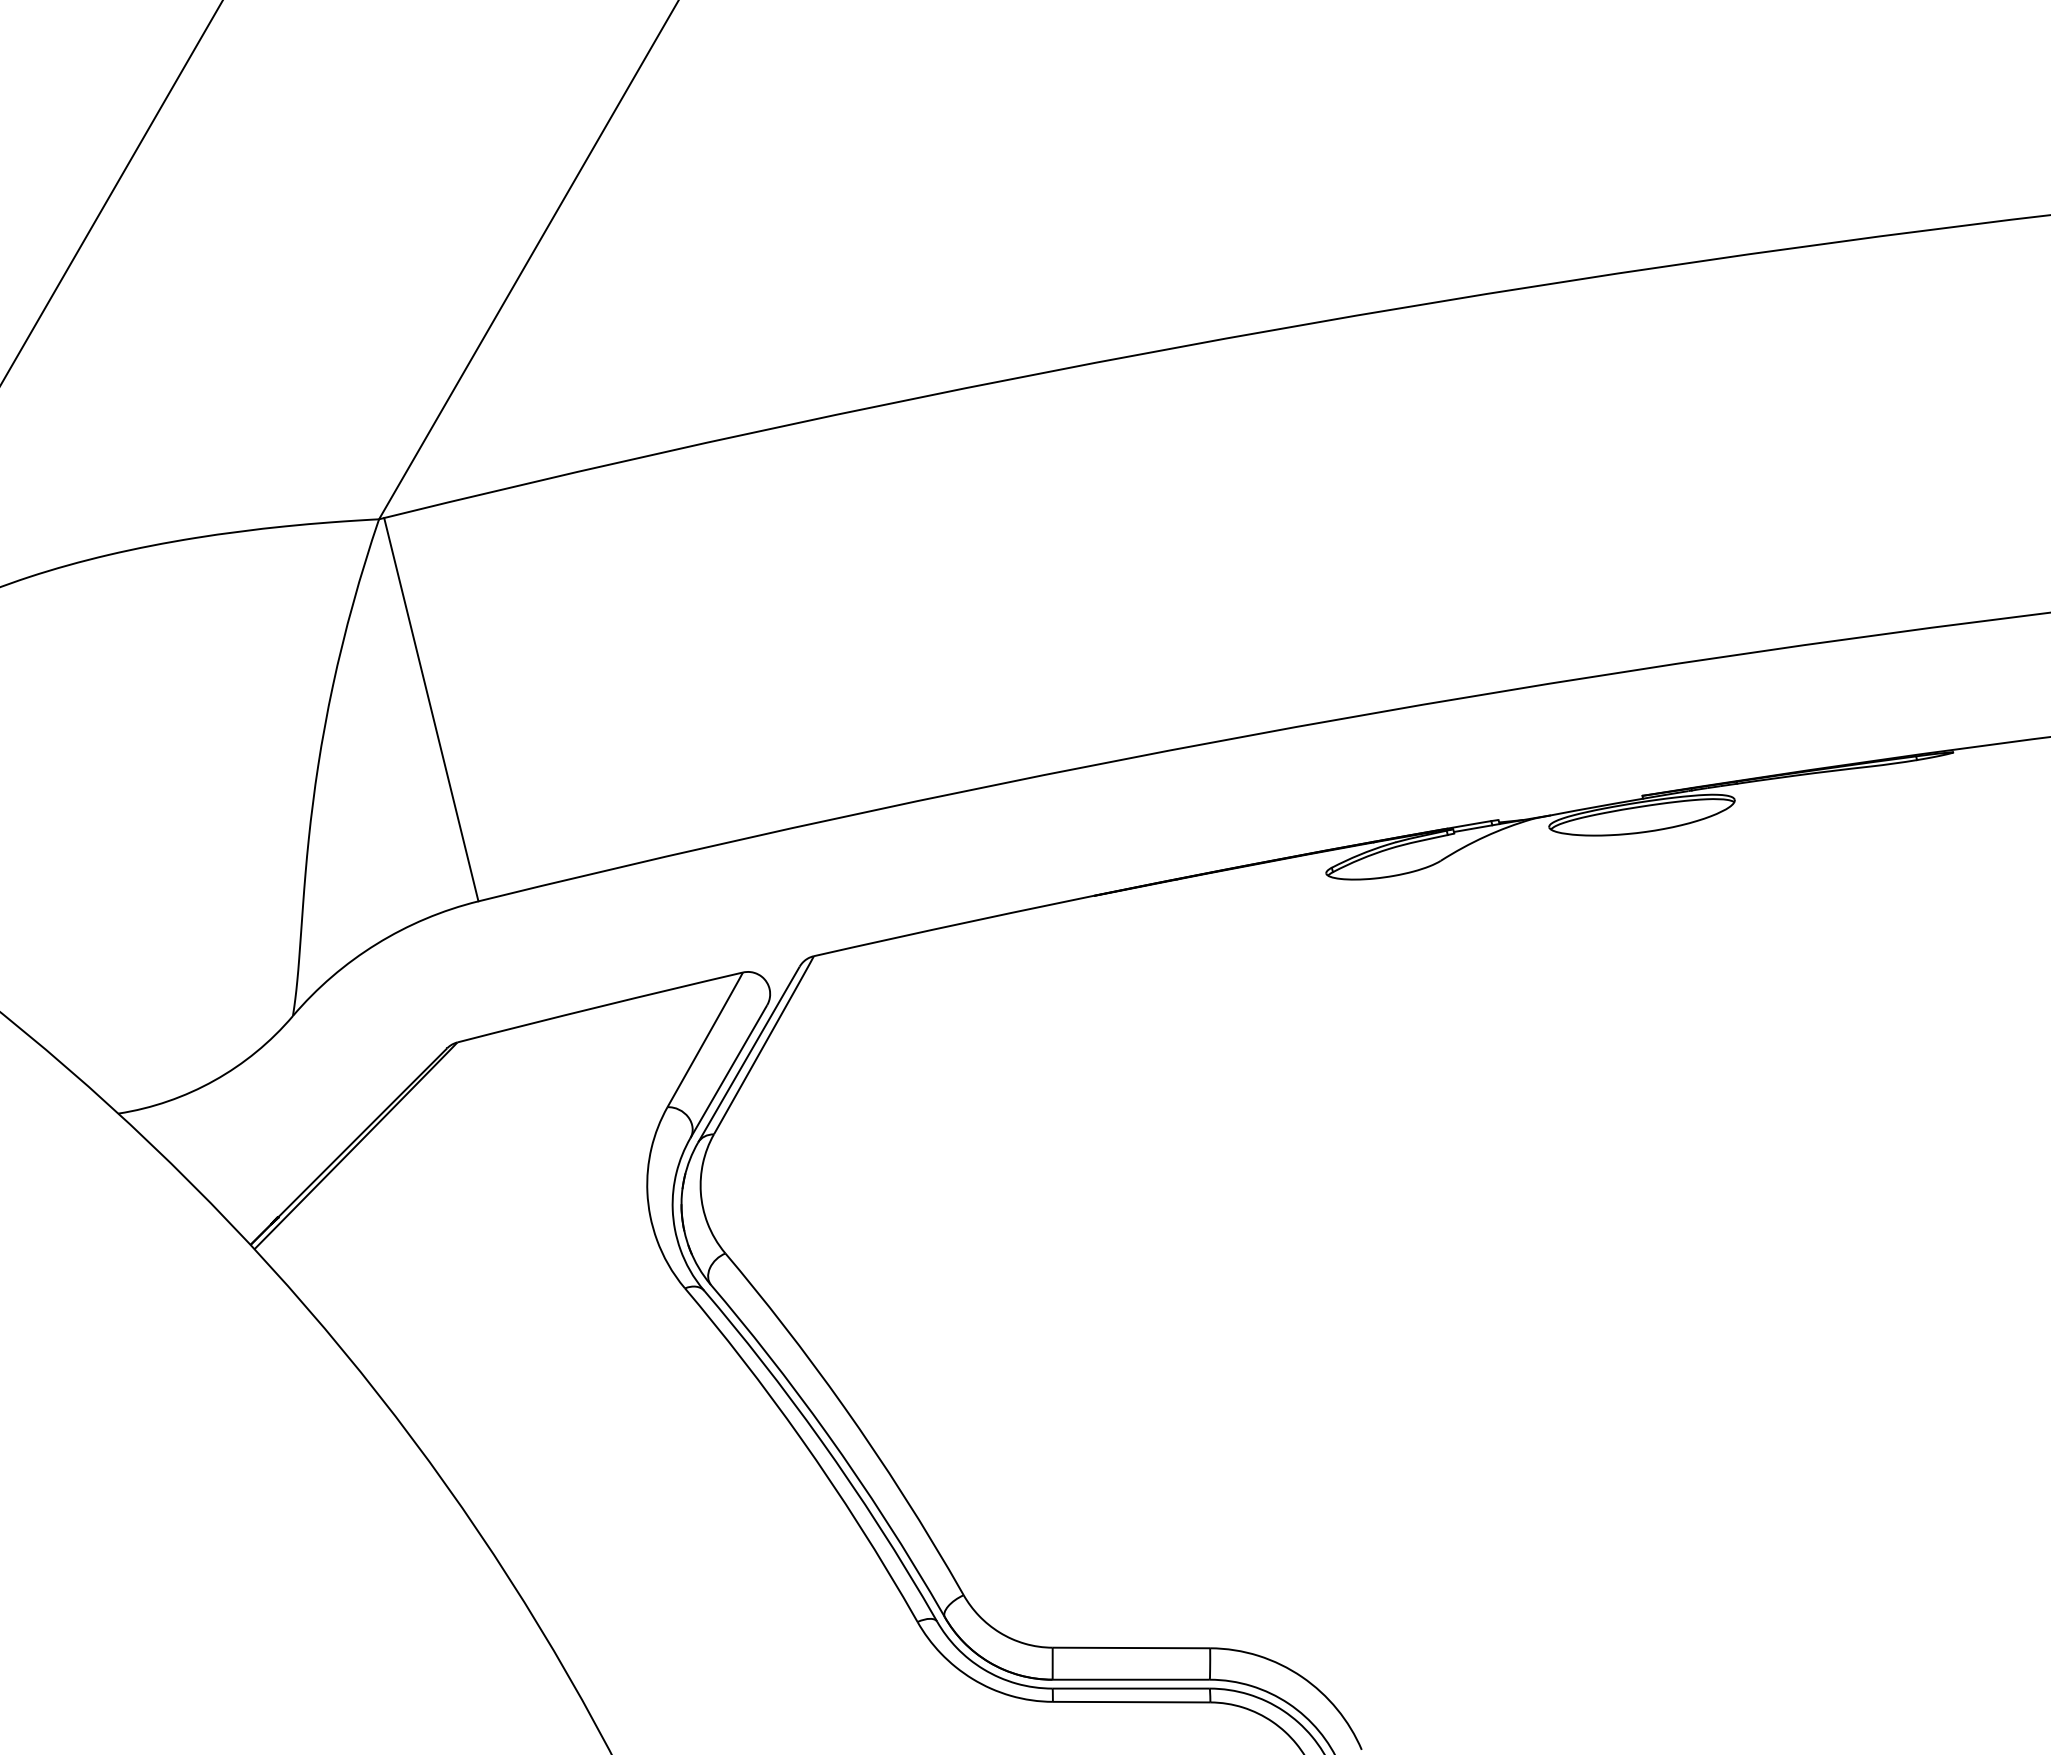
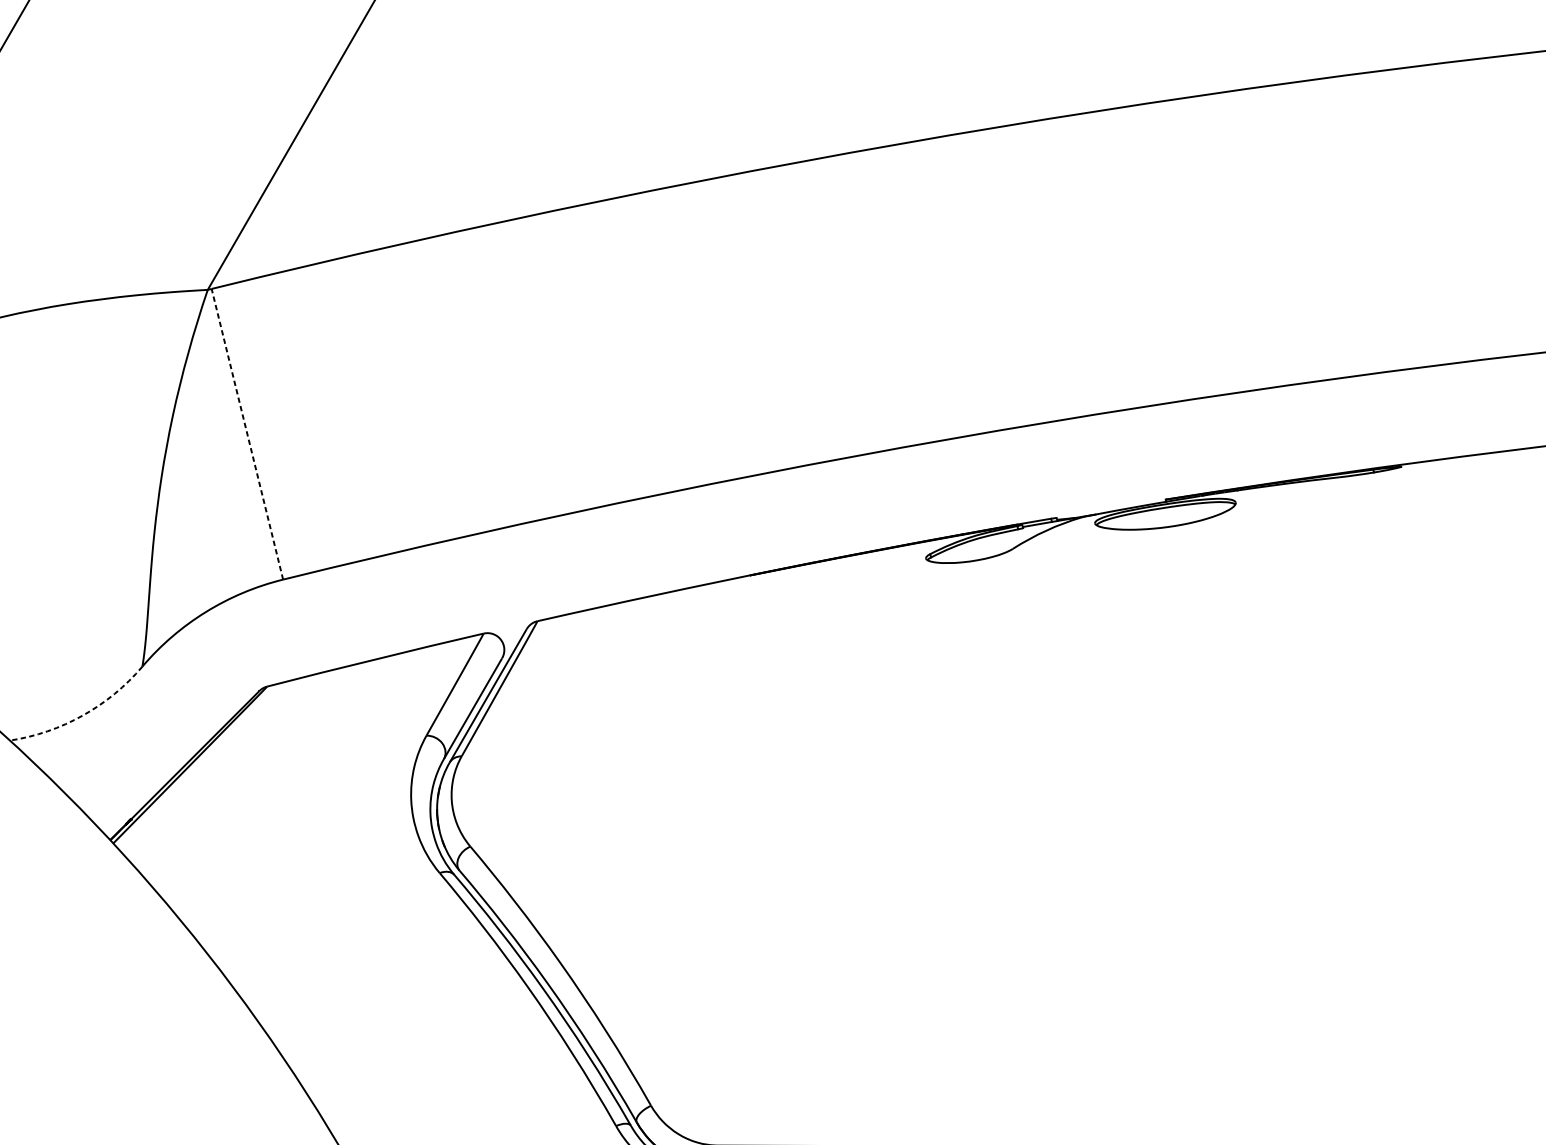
line: (431, 709) -> (247, 434), solid -> dashed
arc: (214, 1080) -> (82, 715), solid -> dashed

